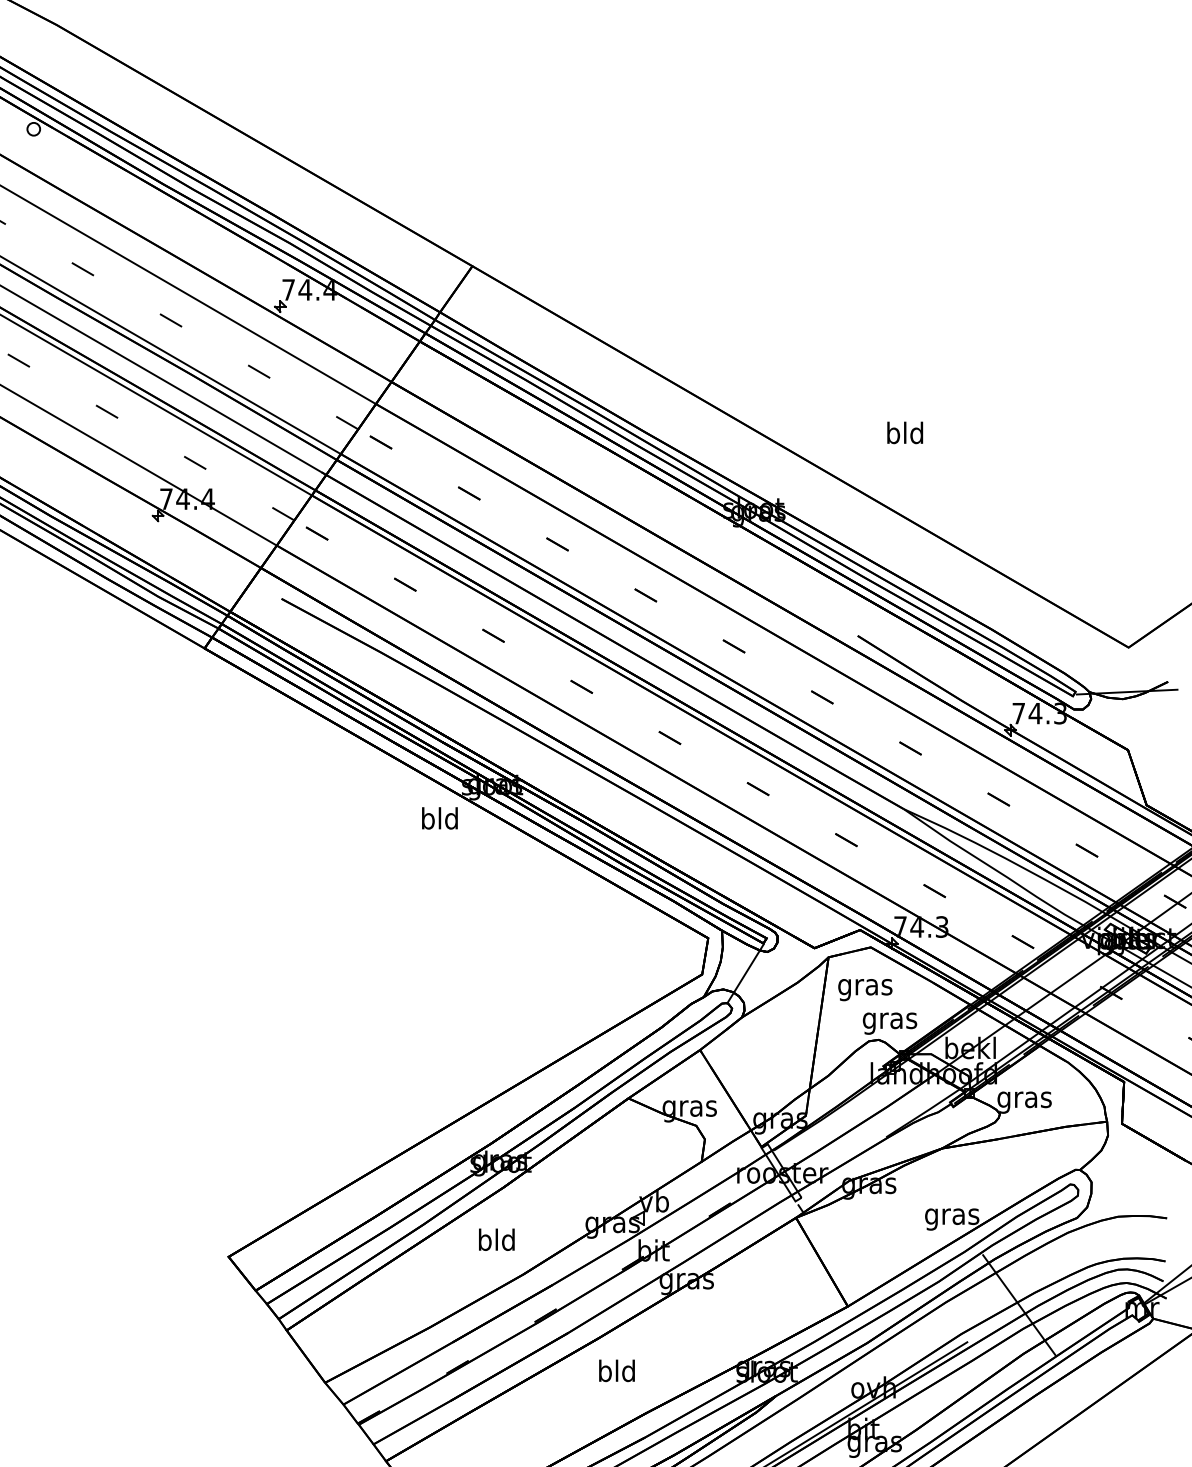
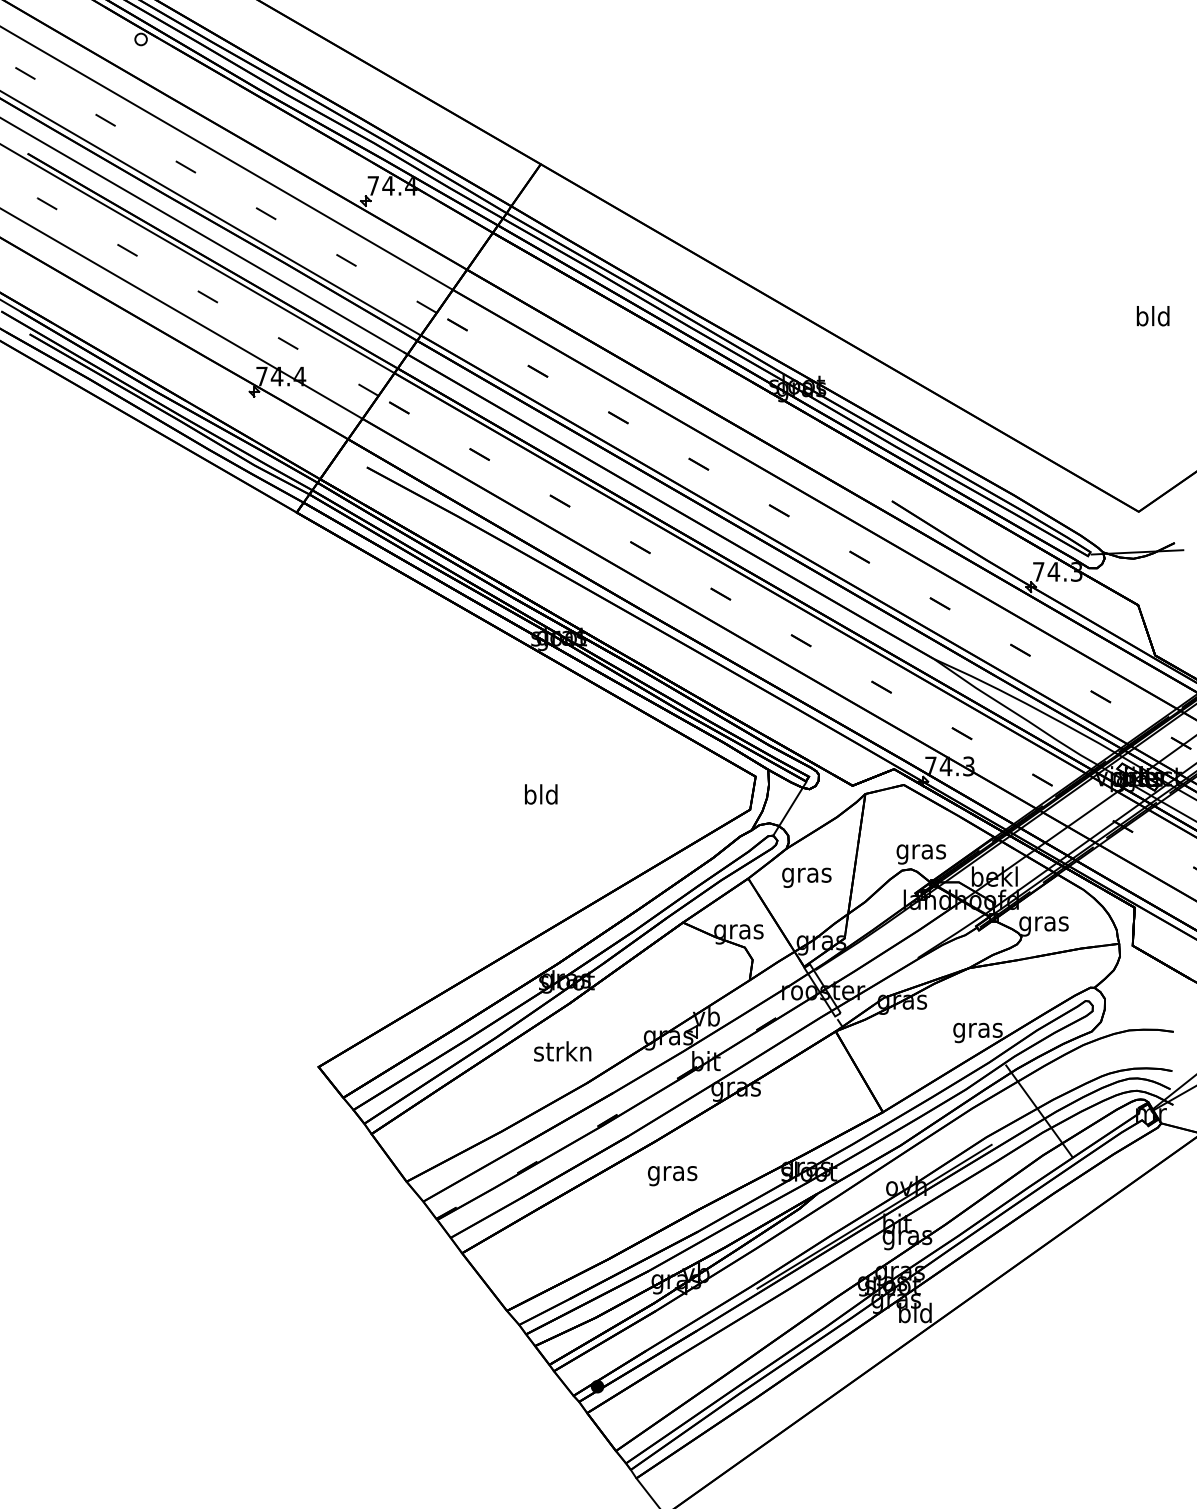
text: (904, 433) -> (1152, 316), moved
text: (440, 818) -> (541, 794), moved
text: (864, 989) -> (806, 877), moved
text: (496, 1239) -> (562, 1051), bld -> strkn
text: (616, 1373) -> (672, 1173), bld -> gras

